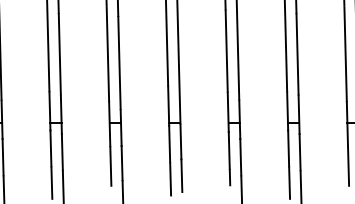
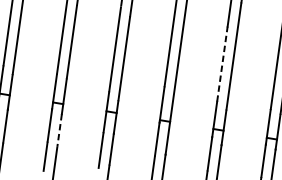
line: (226, 51) -> (222, 64), solid -> dashed
line: (62, 152) -> (59, 130), solid -> dashed

